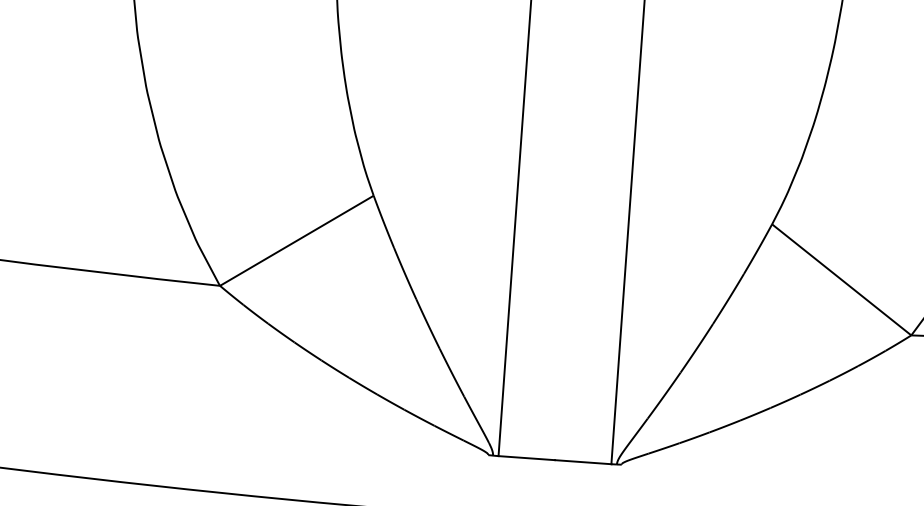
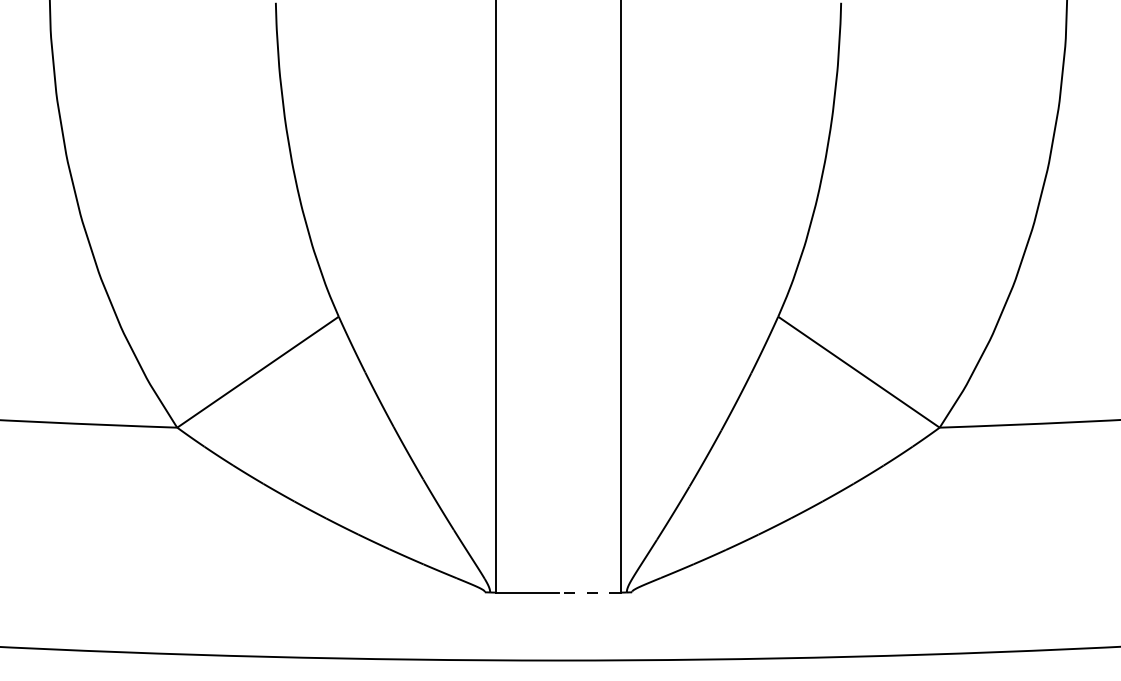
line: (583, 462) -> (589, 592), solid -> dashed

